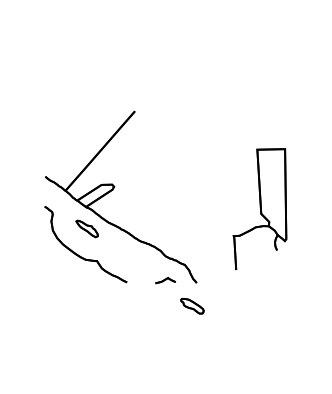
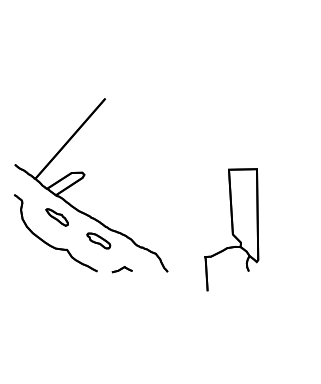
part: (259, 209) -> (231, 230), moved
part: (165, 280) -> (122, 269), moved
part: (192, 306) -> (98, 241), moved

